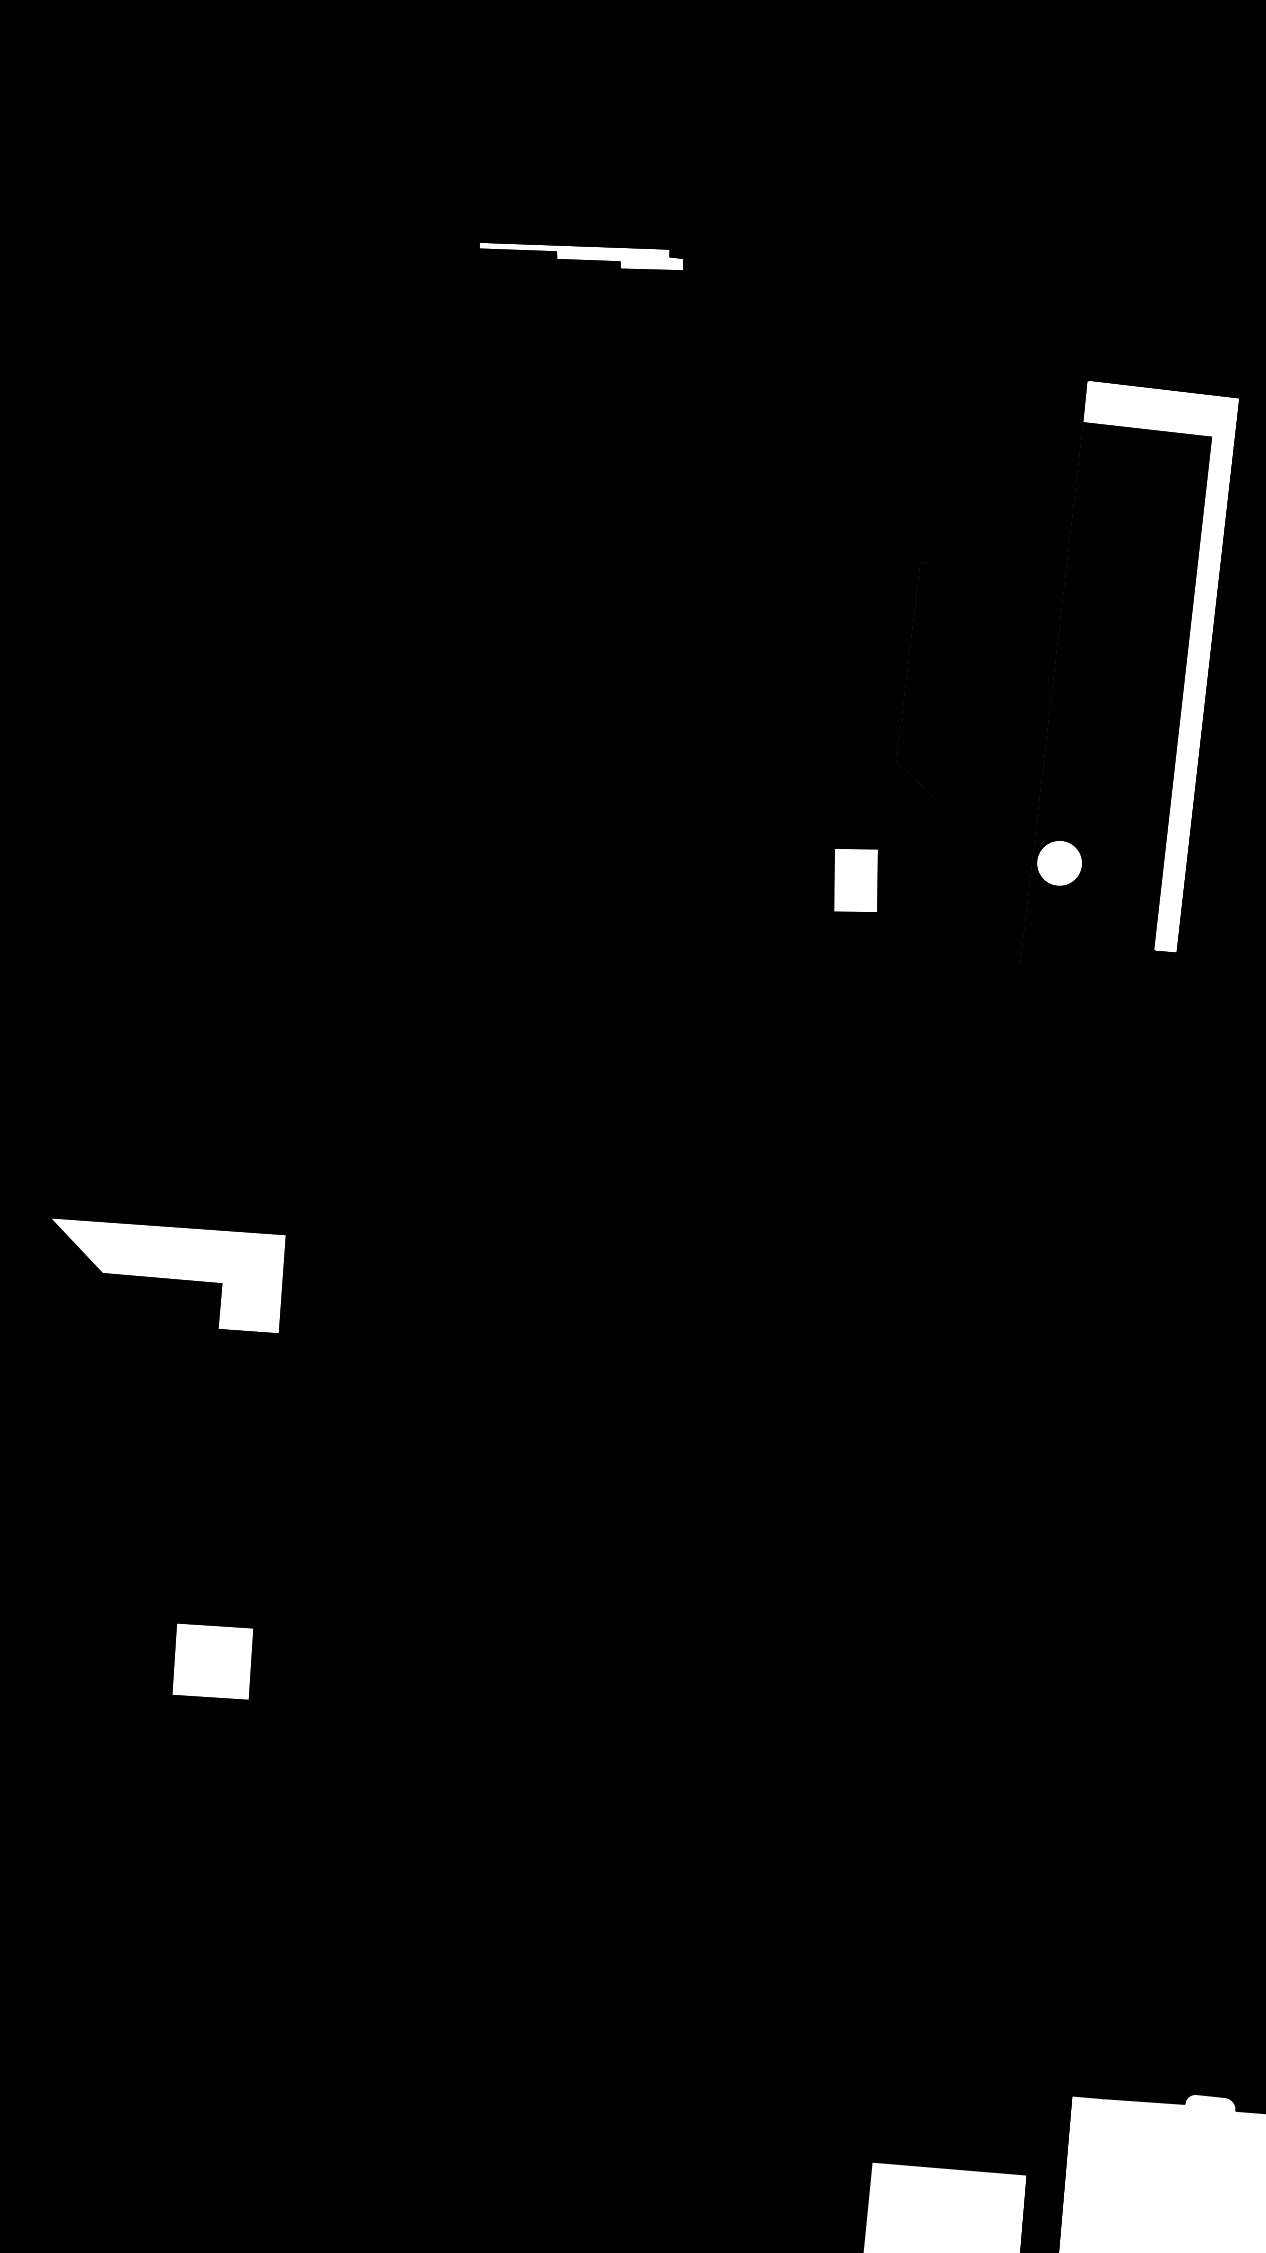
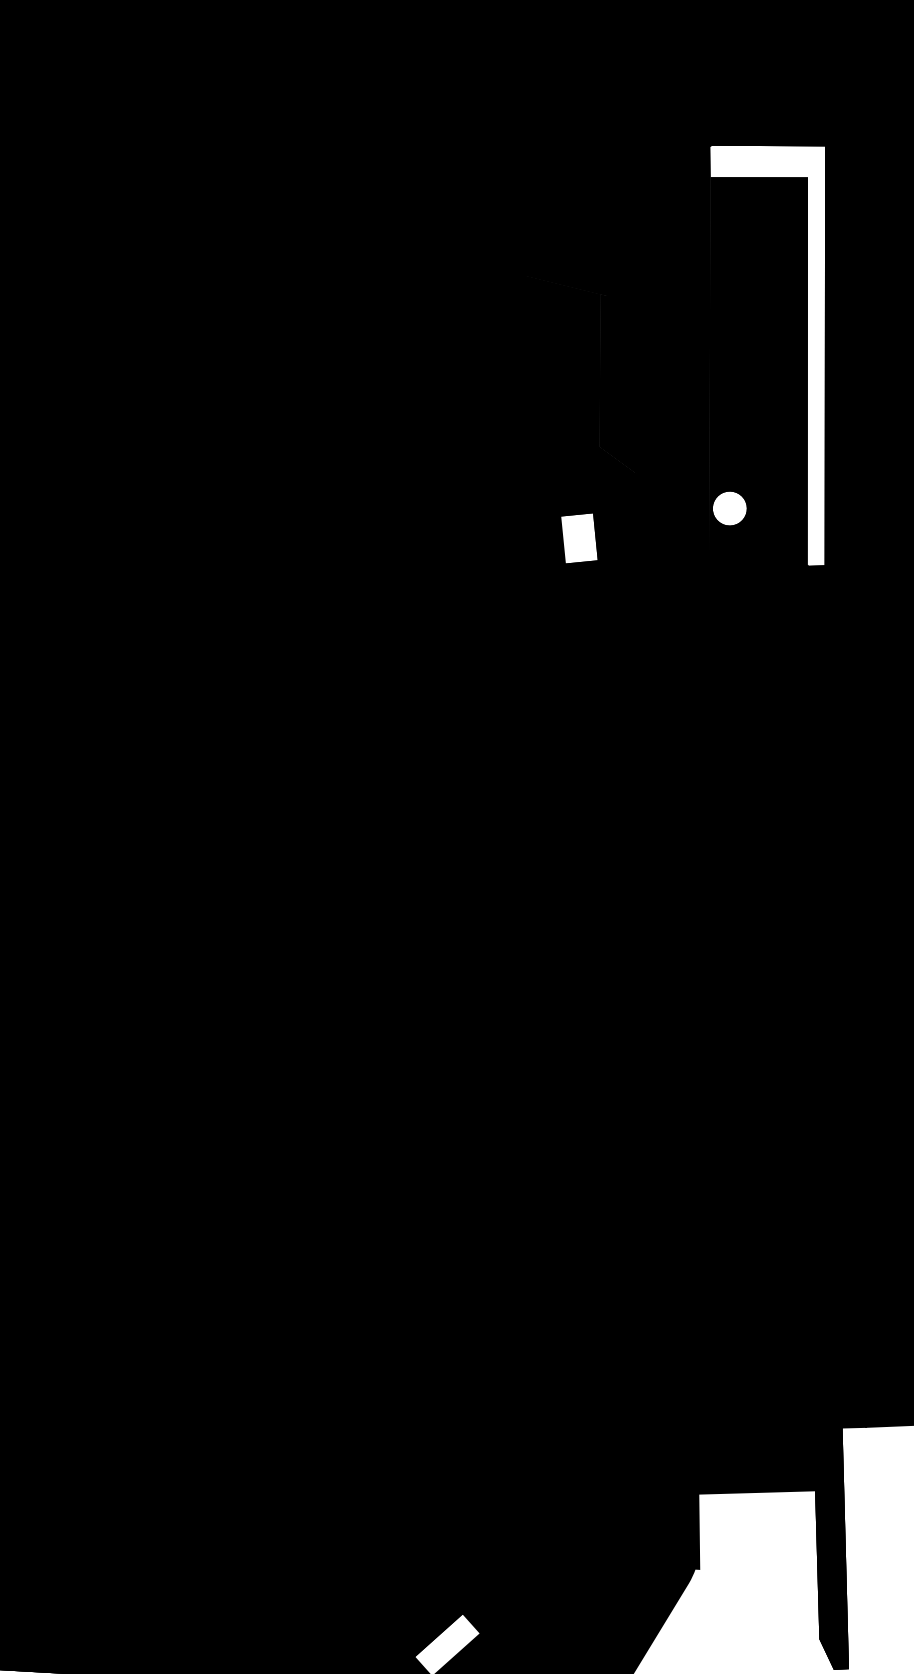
fill: (581, 256) -> (322, 95), added
fill: (167, 1275) -> (98, 891), added
fill: (212, 1661) -> (164, 1175), added

